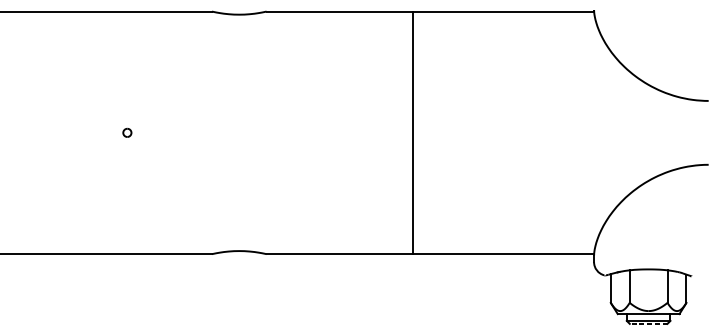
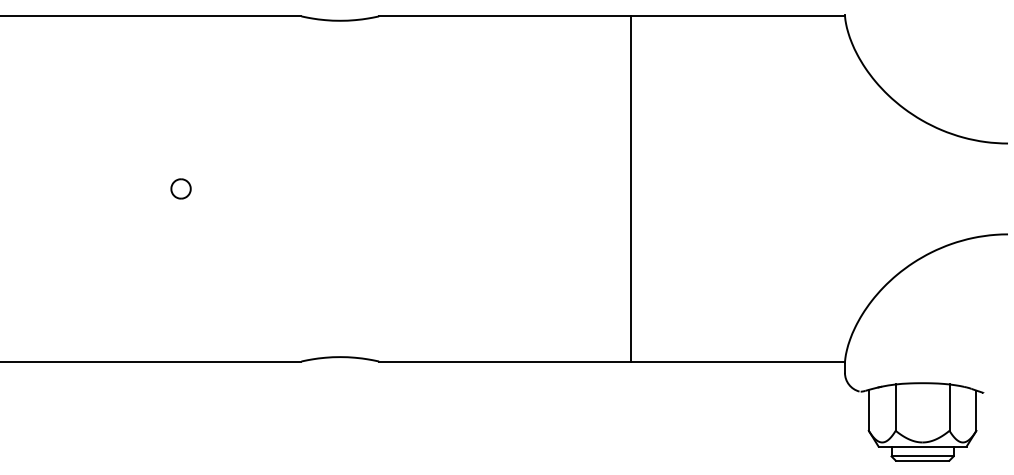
part: (127, 132) -> (180, 188), size x1.67
line: (413, 132) -> (631, 188), moved
line: (648, 323) -> (922, 460), dashed -> solid

